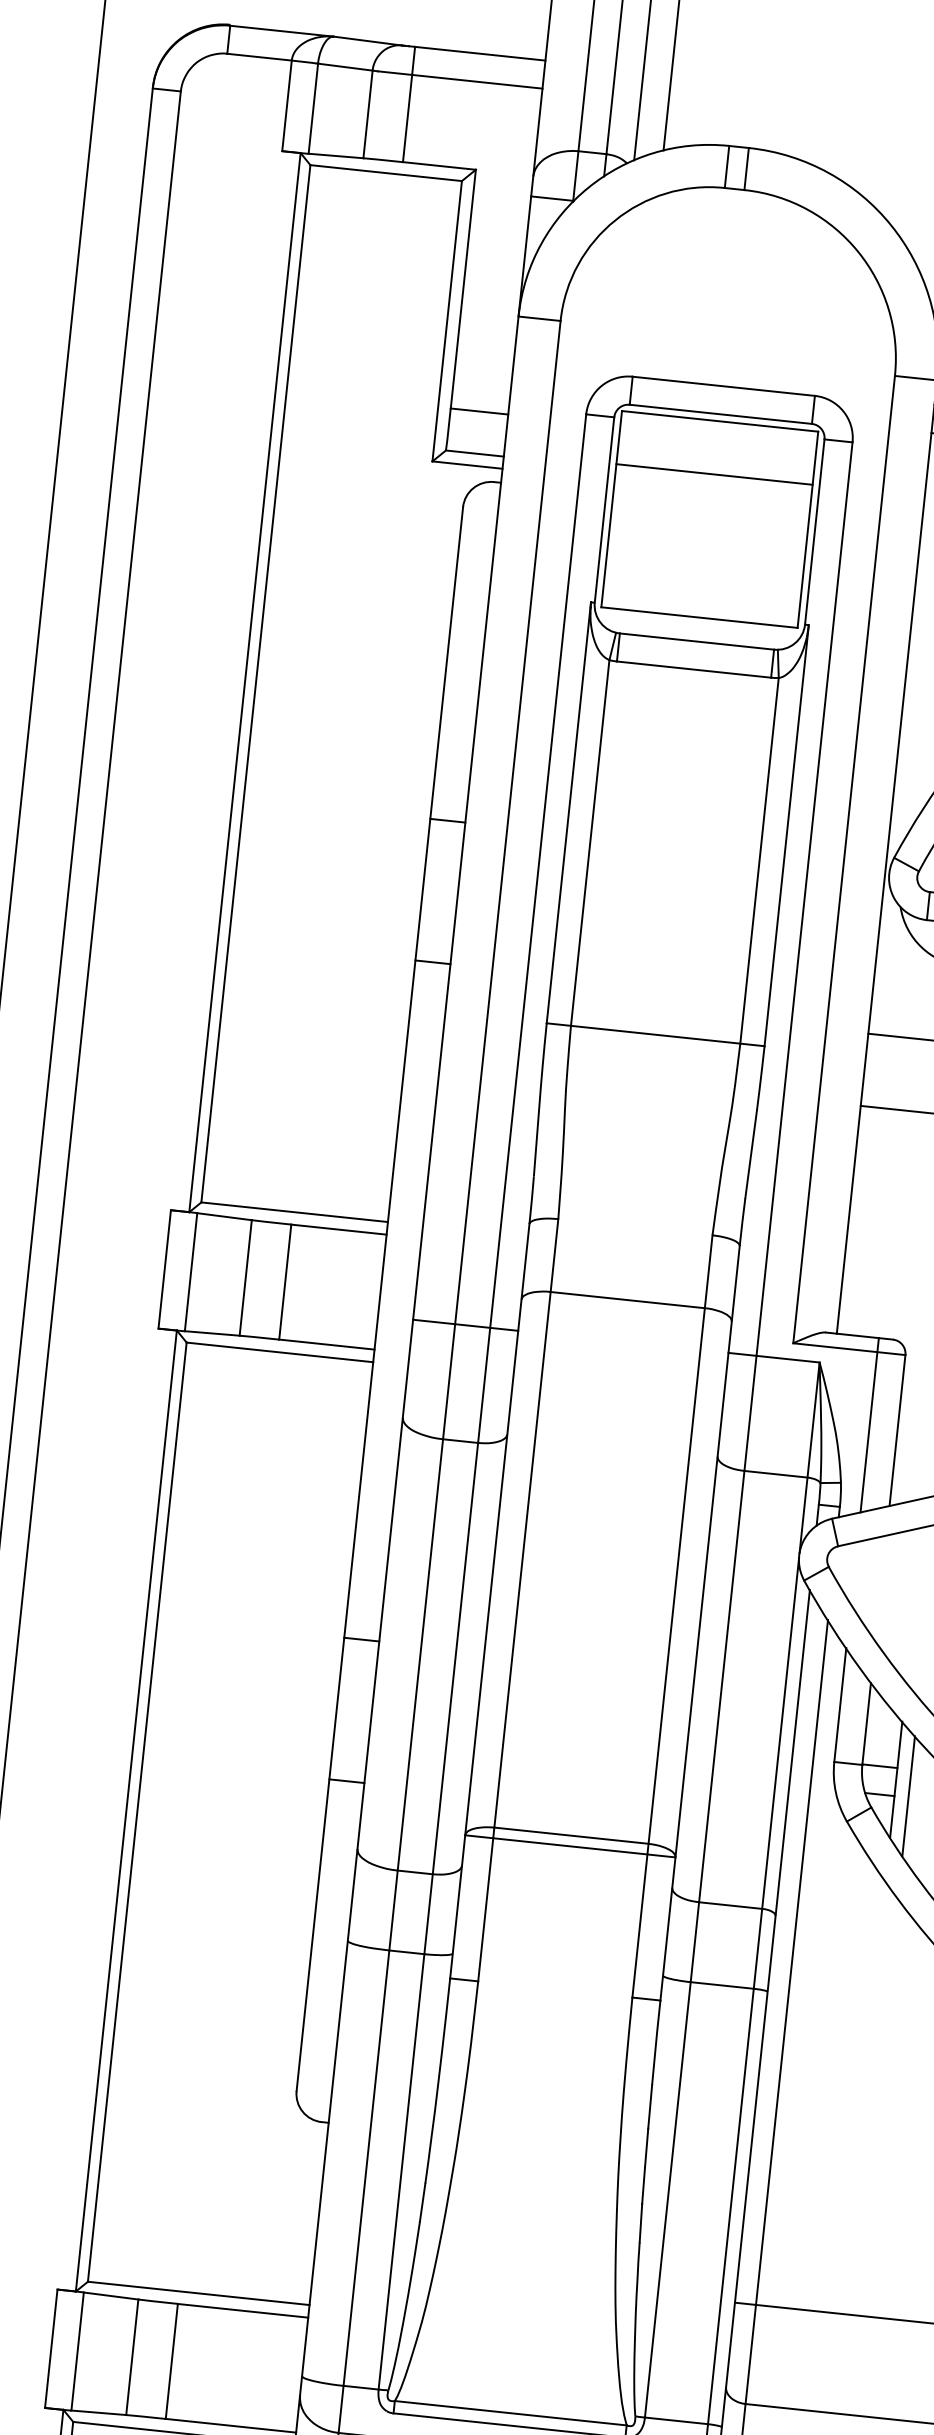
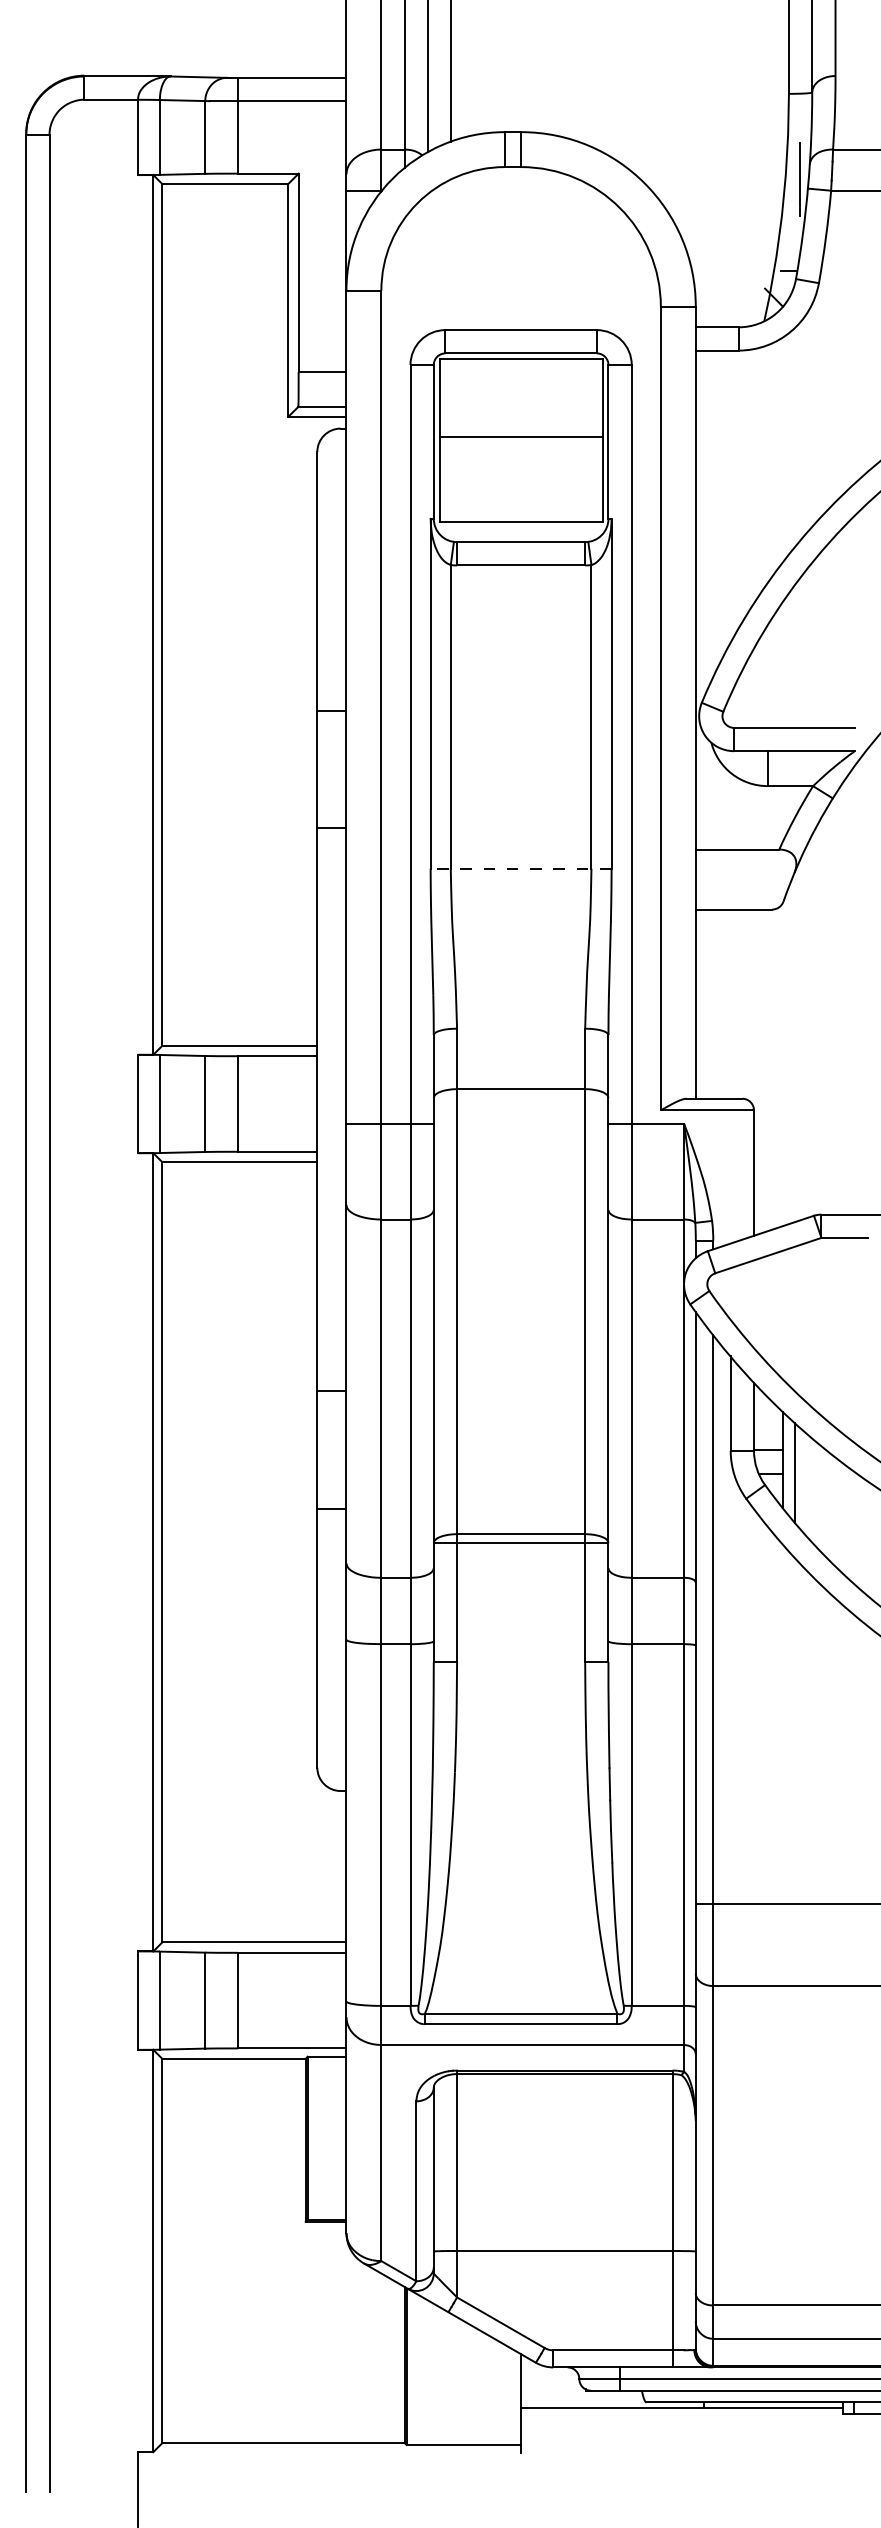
line: (713, 474) -> (520, 437), moved
line: (654, 1034) -> (520, 868), solid -> dashed
line: (869, 1424) -> (730, 1170), removed

